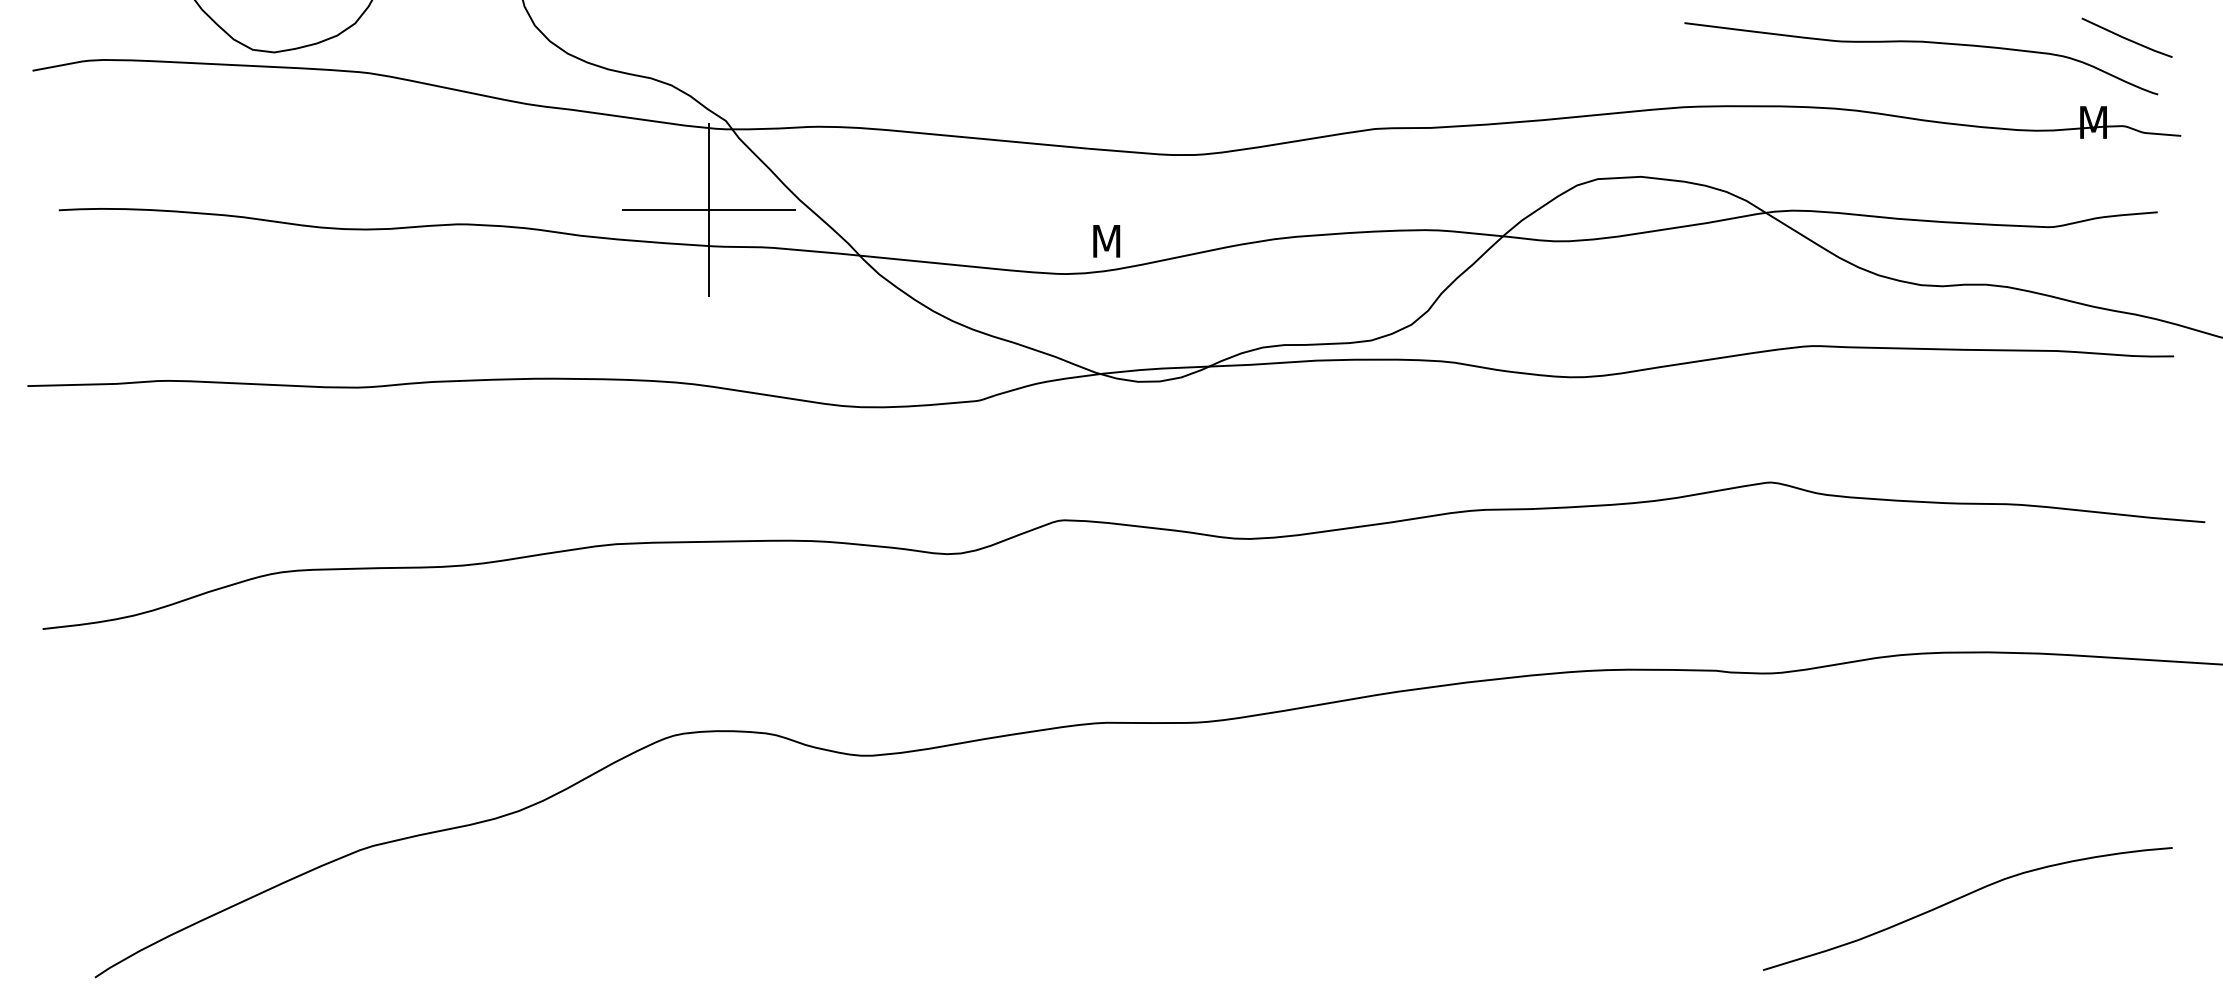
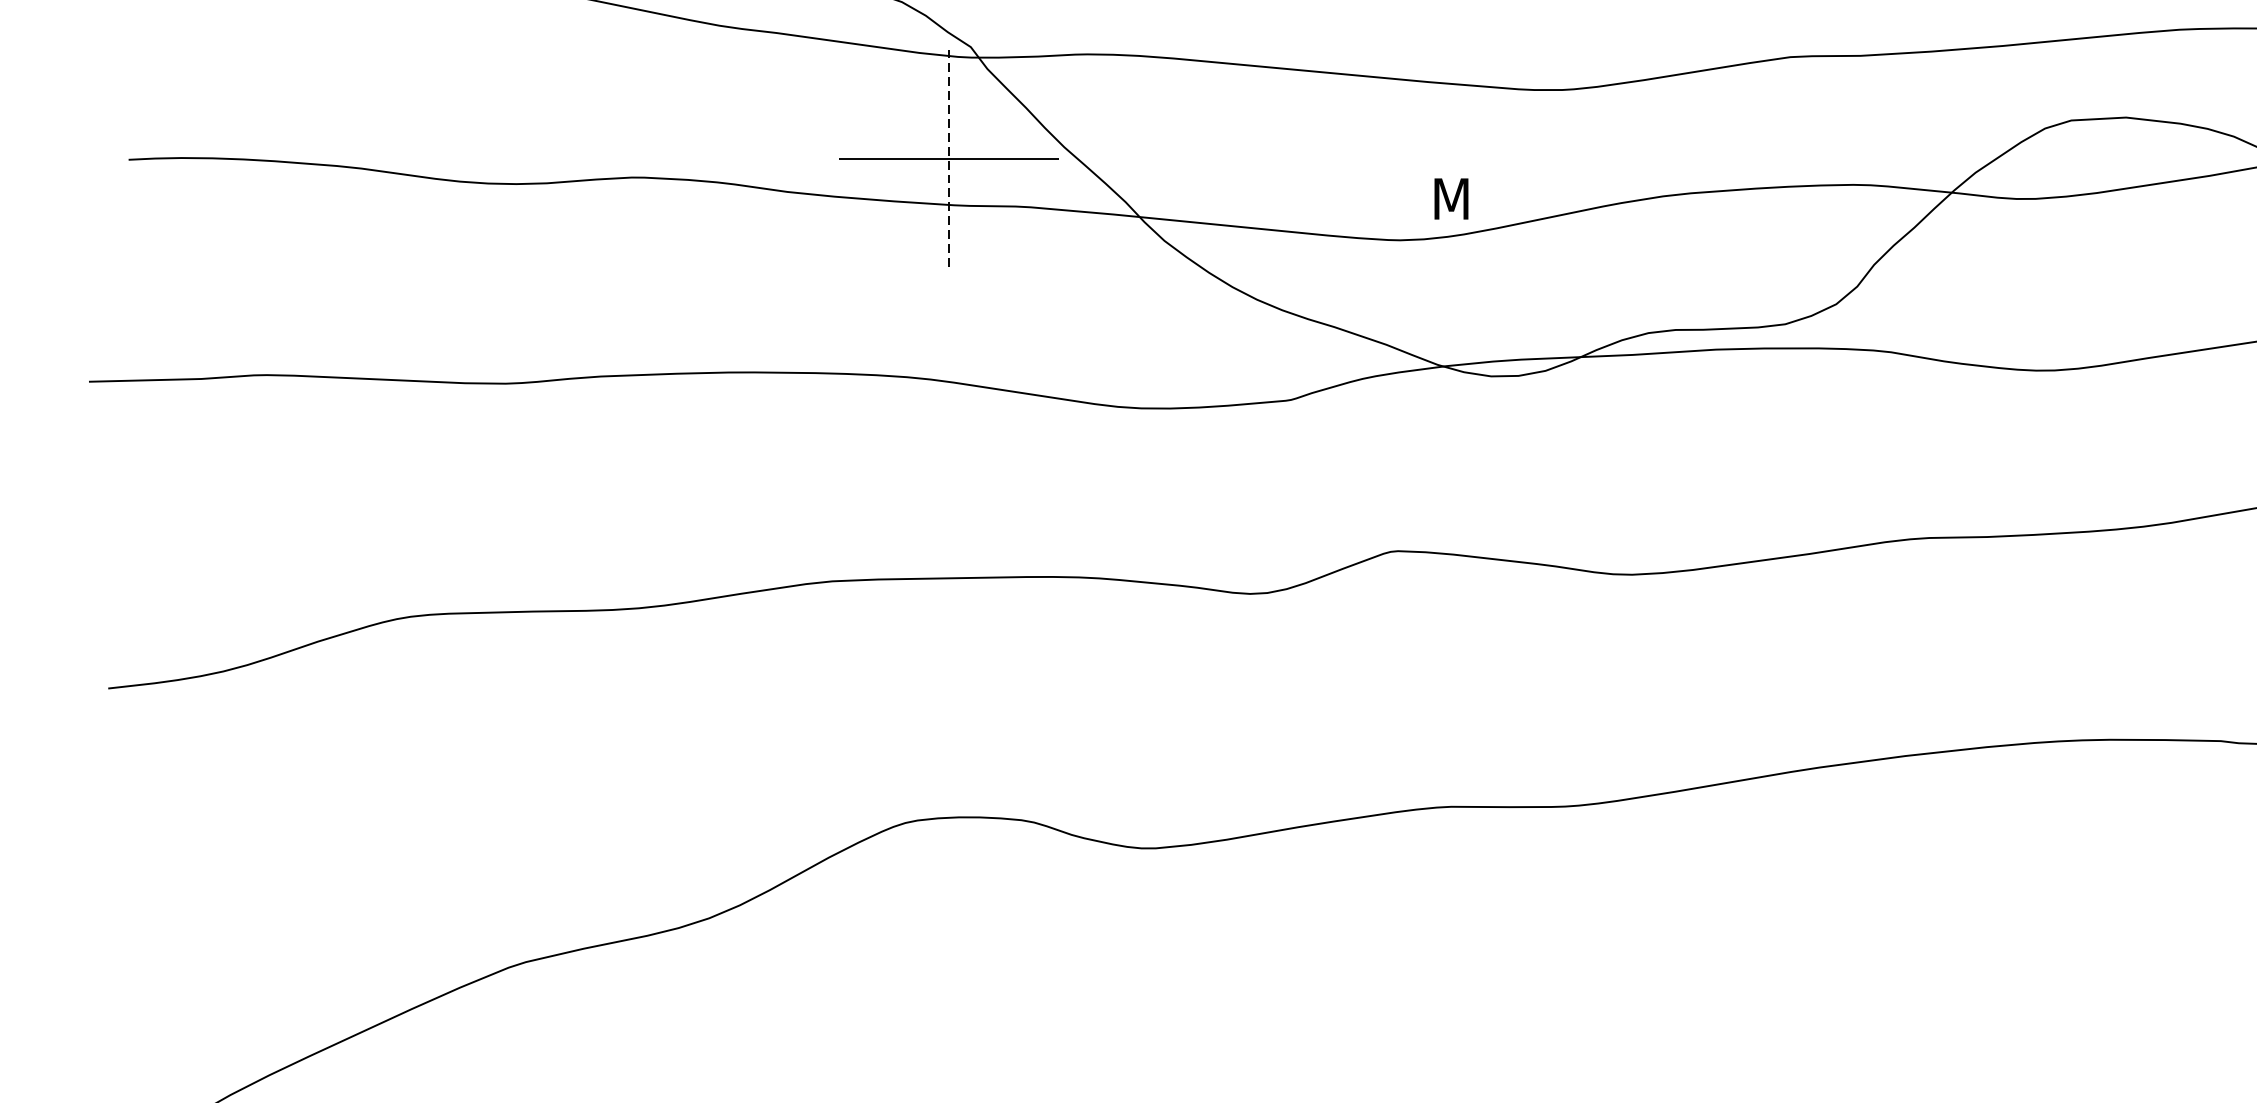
line: (708, 209) -> (948, 158), solid -> dashed

